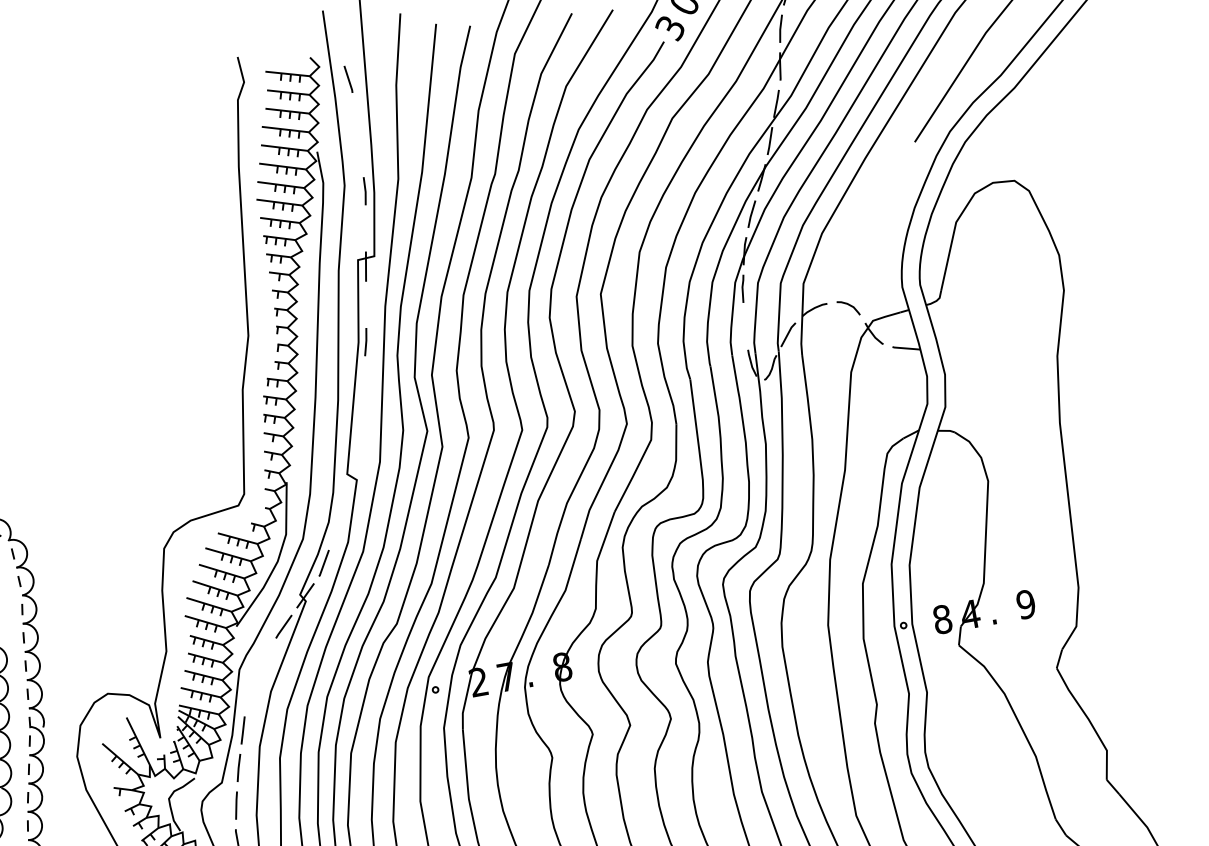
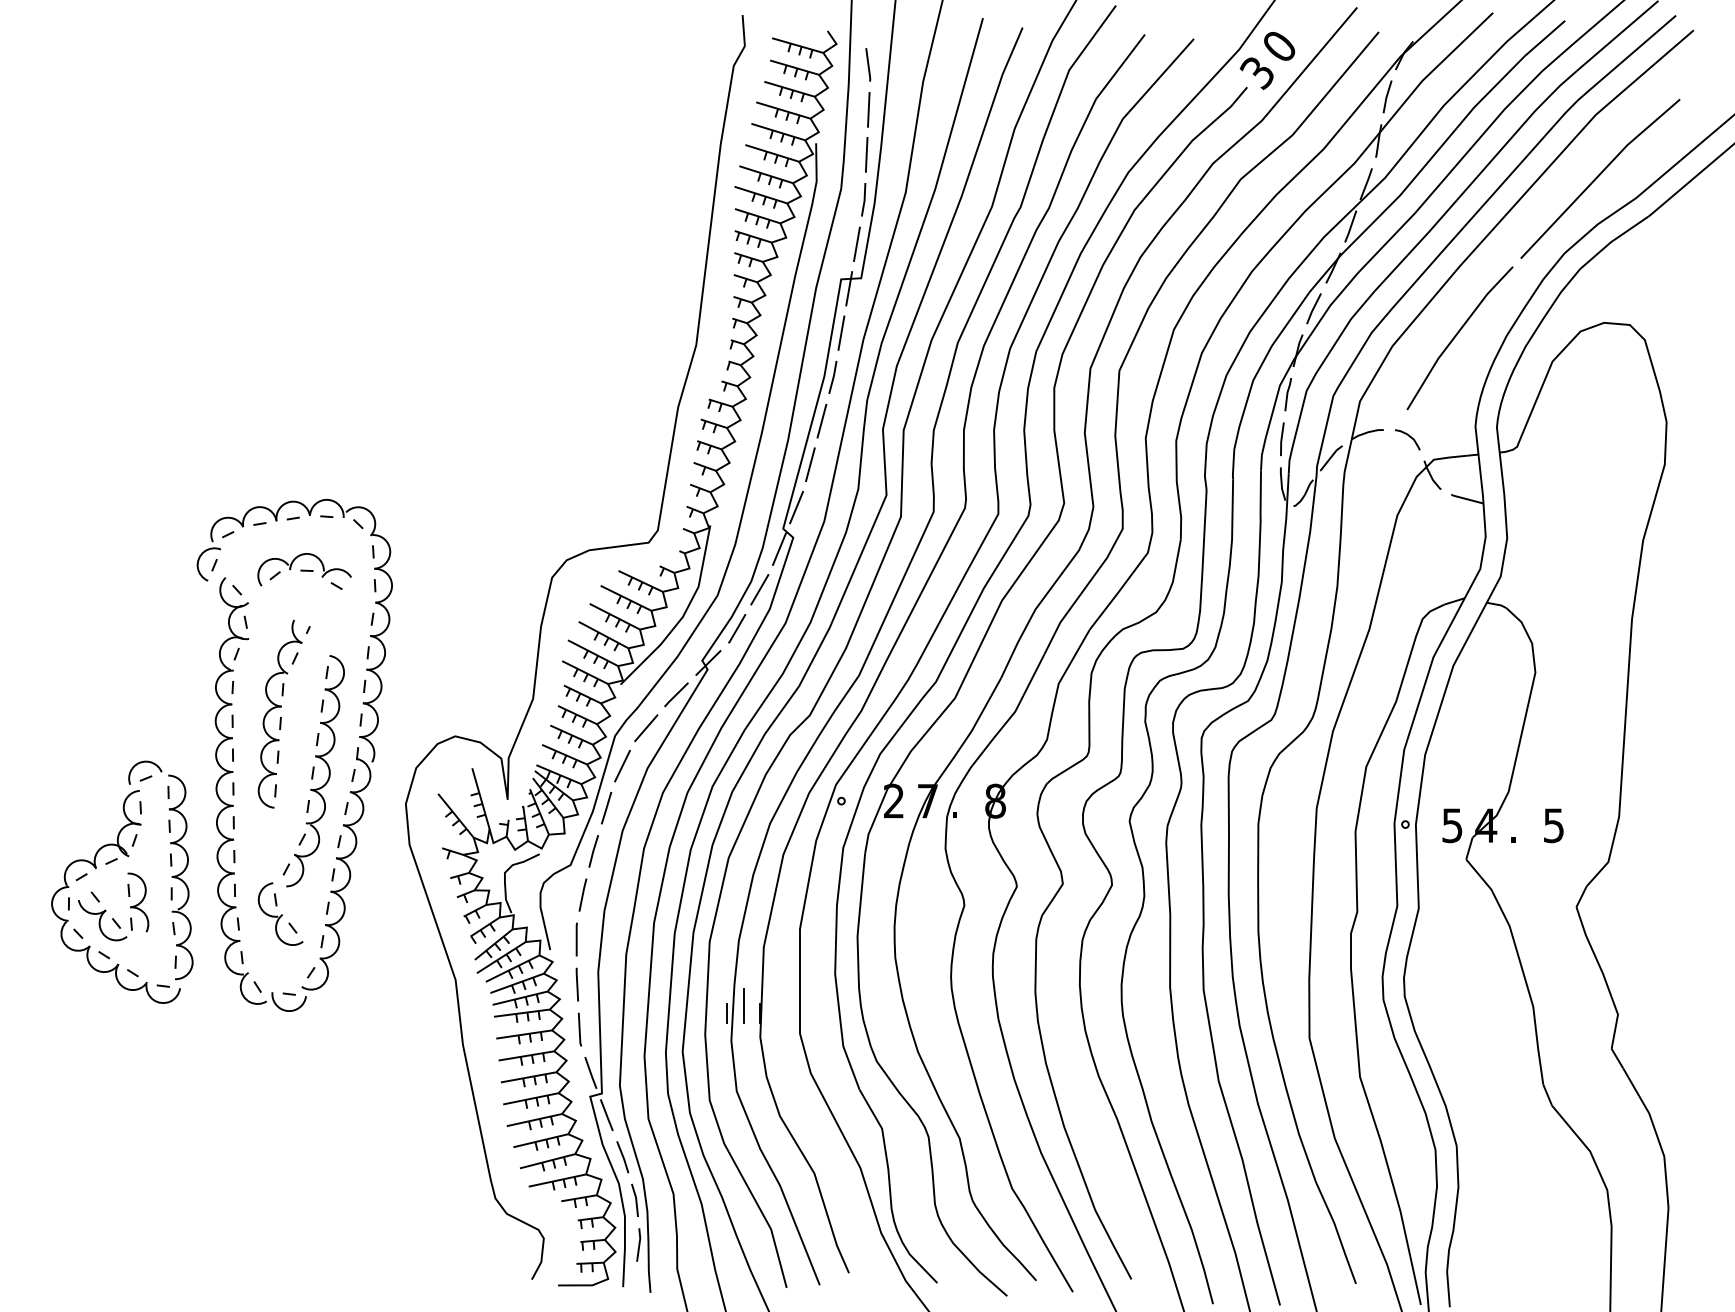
line: (355, 116) -> (868, 109), added
line: (360, 153) -> (866, 154), added
line: (874, 214) -> (1457, 335), added
line: (365, 229) -> (856, 244), added
line: (366, 303) -> (841, 332), added
line: (745, 325) -> (1282, 438), added
line: (362, 379) -> (821, 420), added
line: (360, 417) -> (810, 464), added
line: (355, 454) -> (796, 507), added
line: (347, 490) -> (779, 548), added
line: (336, 527) -> (759, 589), added
text: (1025, 604) -> (1553, 825), 9 -> 5
text: (942, 619) -> (1452, 825), 8 -> 5
line: (264, 658) -> (646, 728), added
line: (249, 692) -> (622, 765), added

